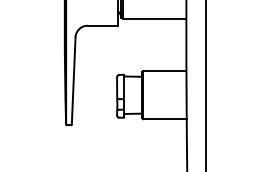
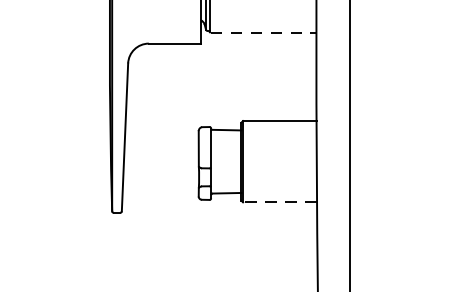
line: (155, 19) -> (263, 33), solid -> dashed
line: (164, 119) -> (279, 202), solid -> dashed

